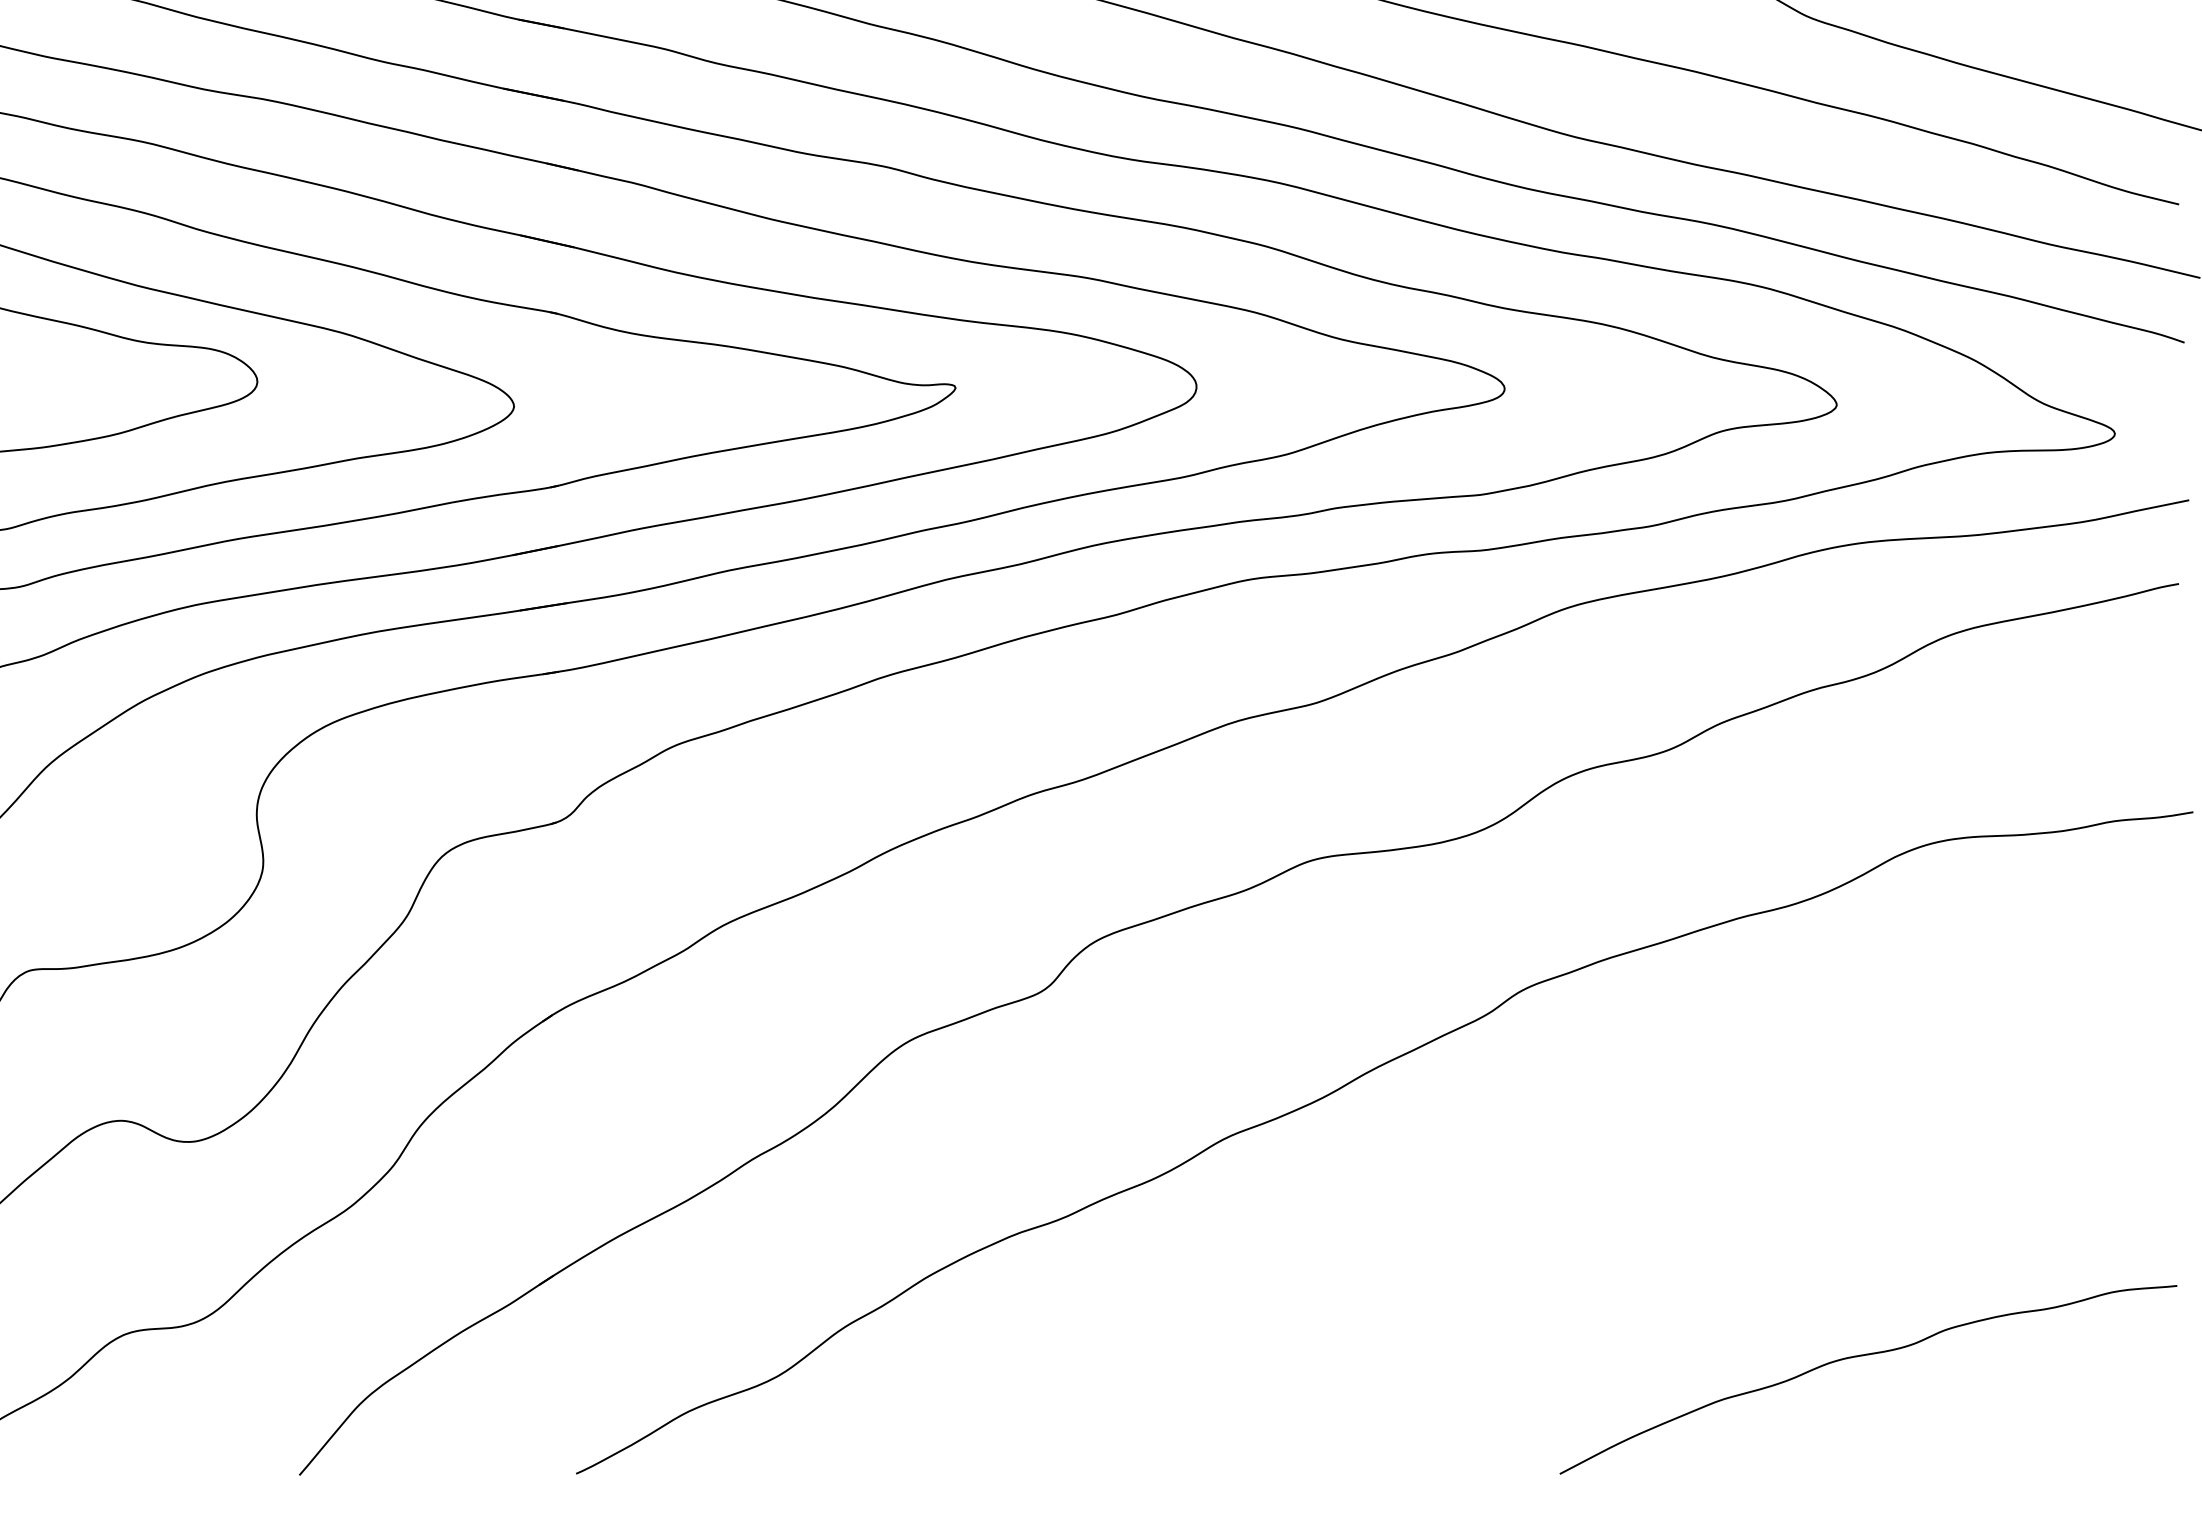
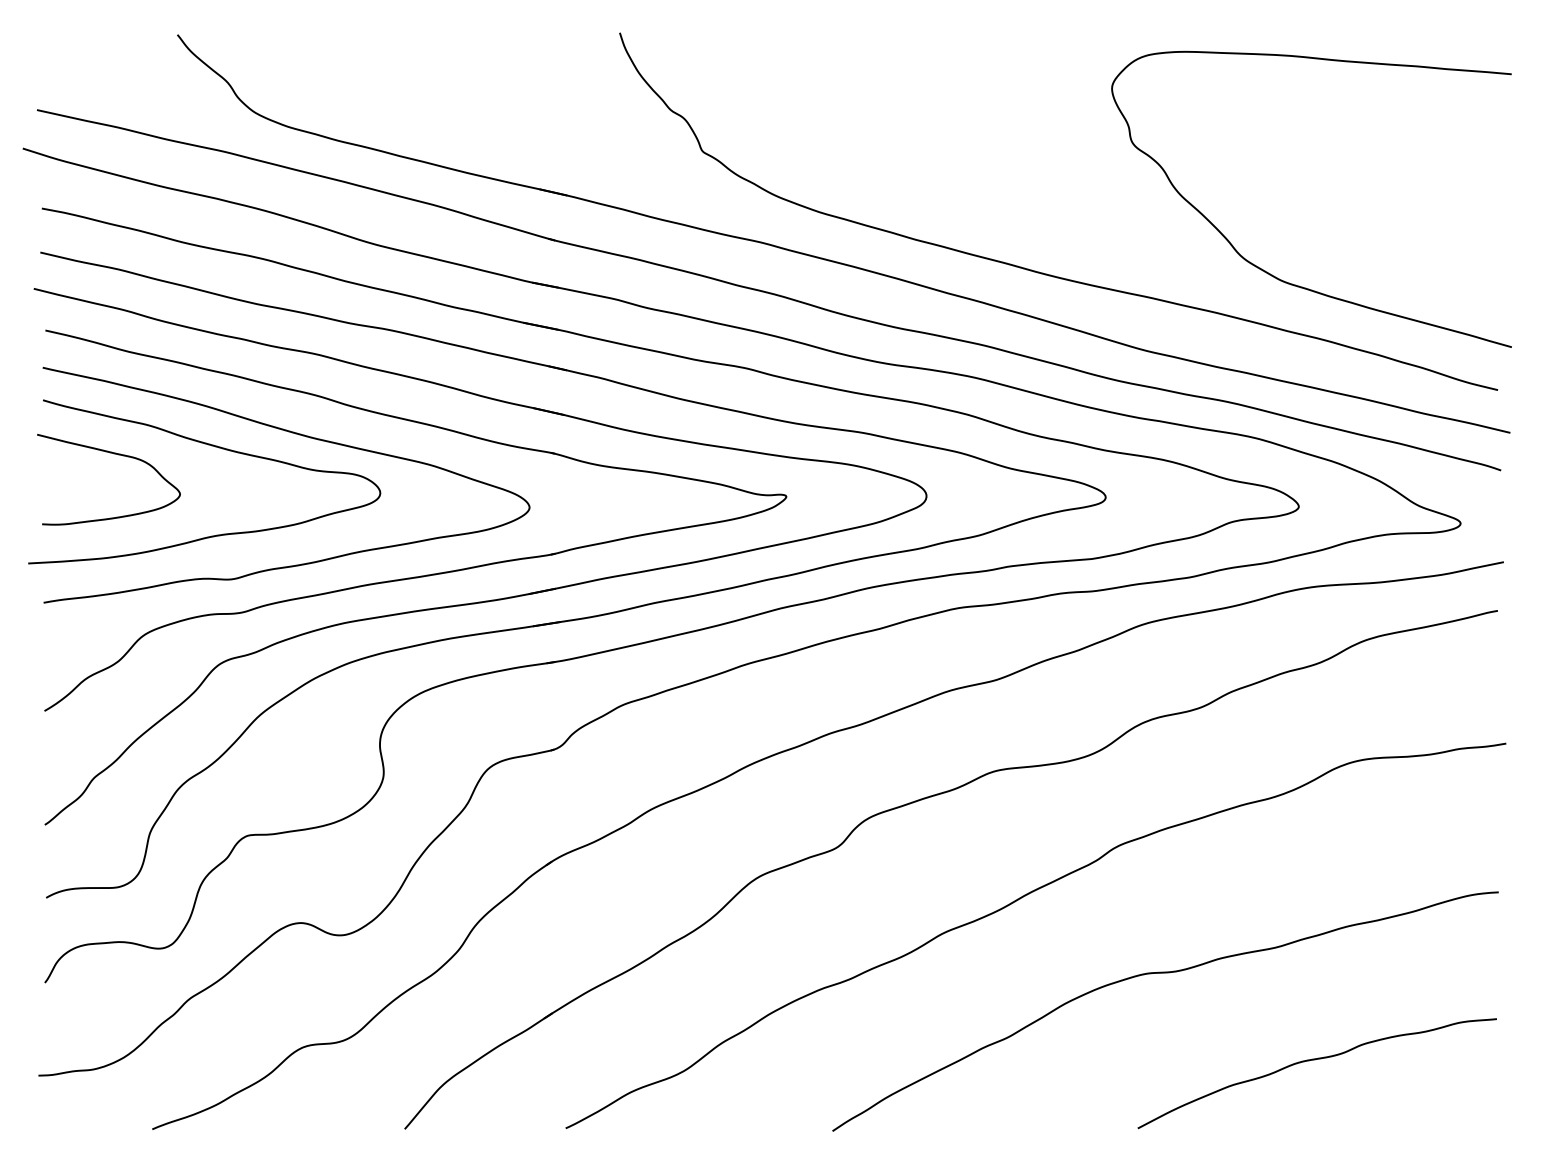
curve: (1607, 1207) -> (1165, 973), added

